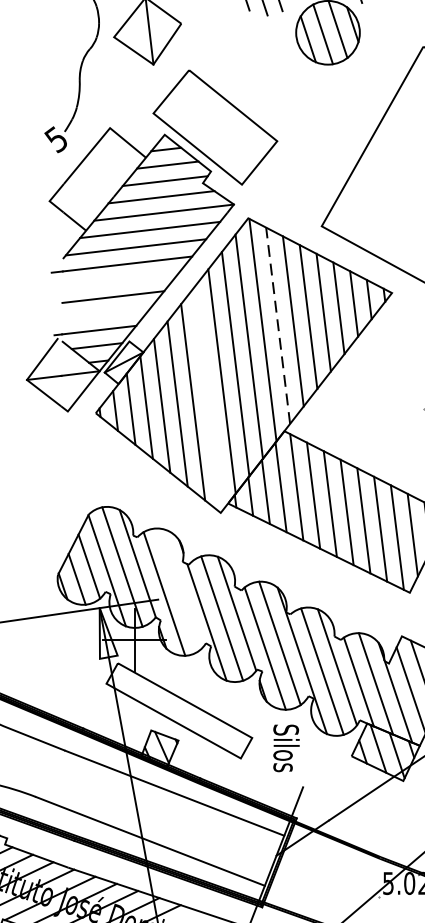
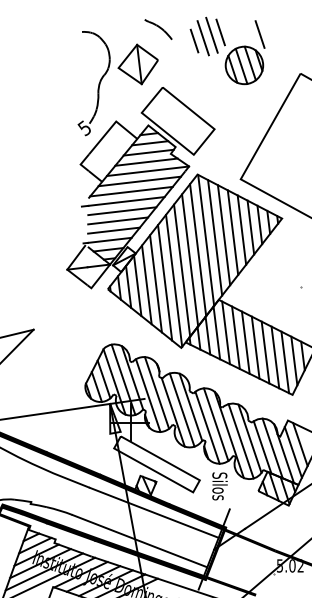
line: (120, 281) -> (122, 211), added
line: (105, 313) -> (113, 230), added
line: (278, 325) -> (215, 237), dashed -> solid
line: (209, 398) -> (174, 280), added
line: (178, 588) -> (156, 392), added

